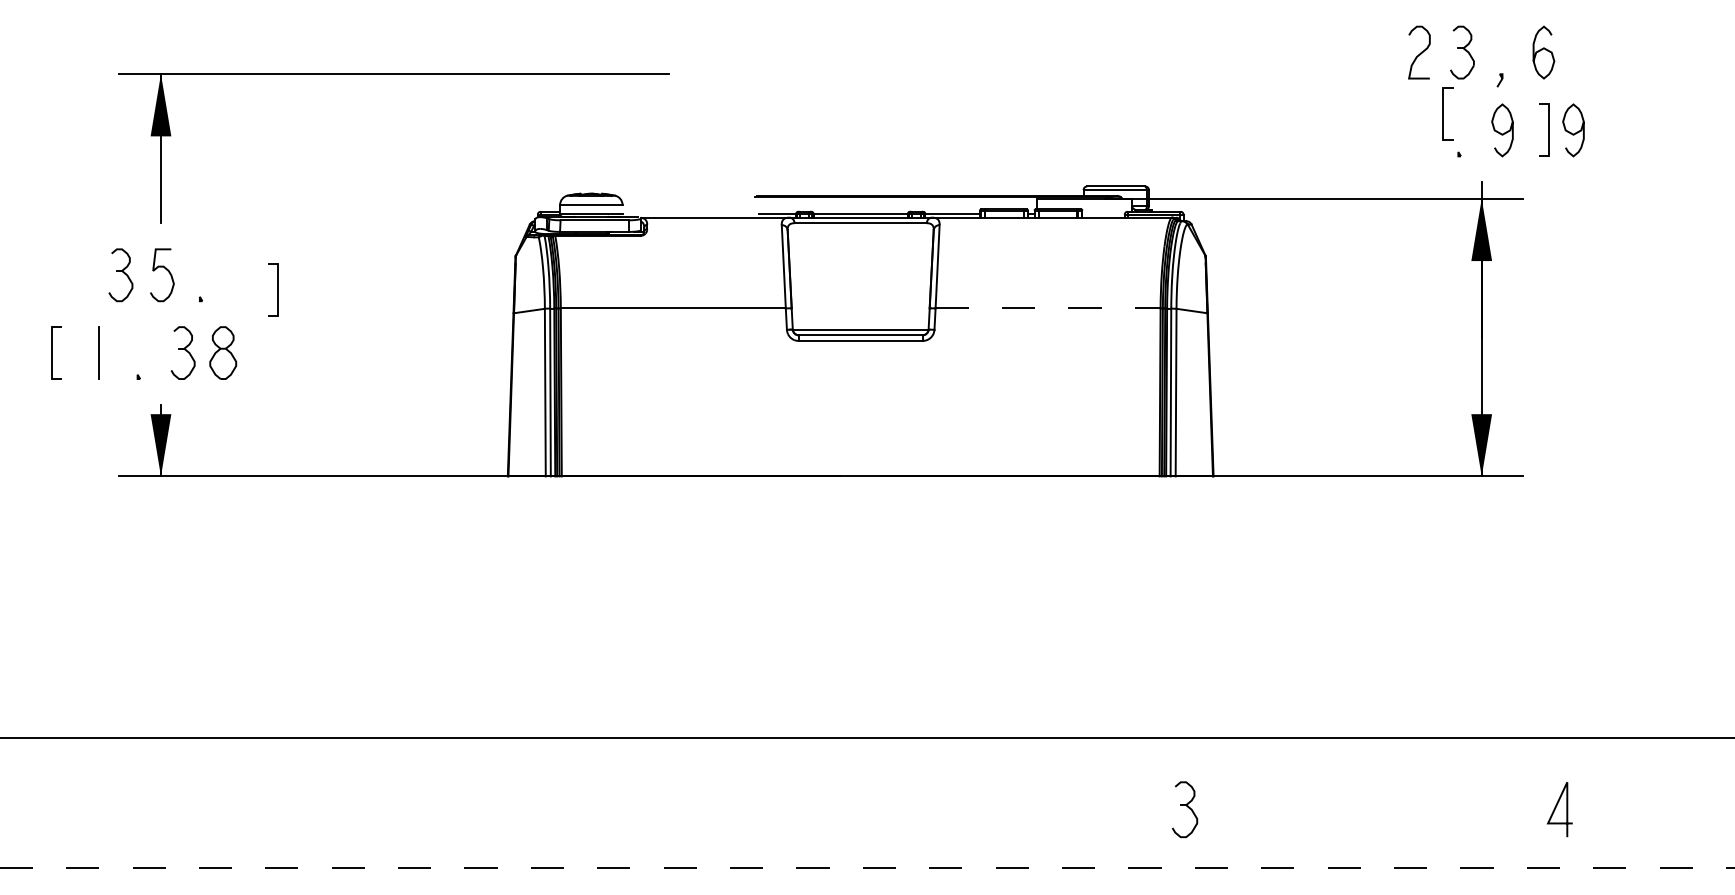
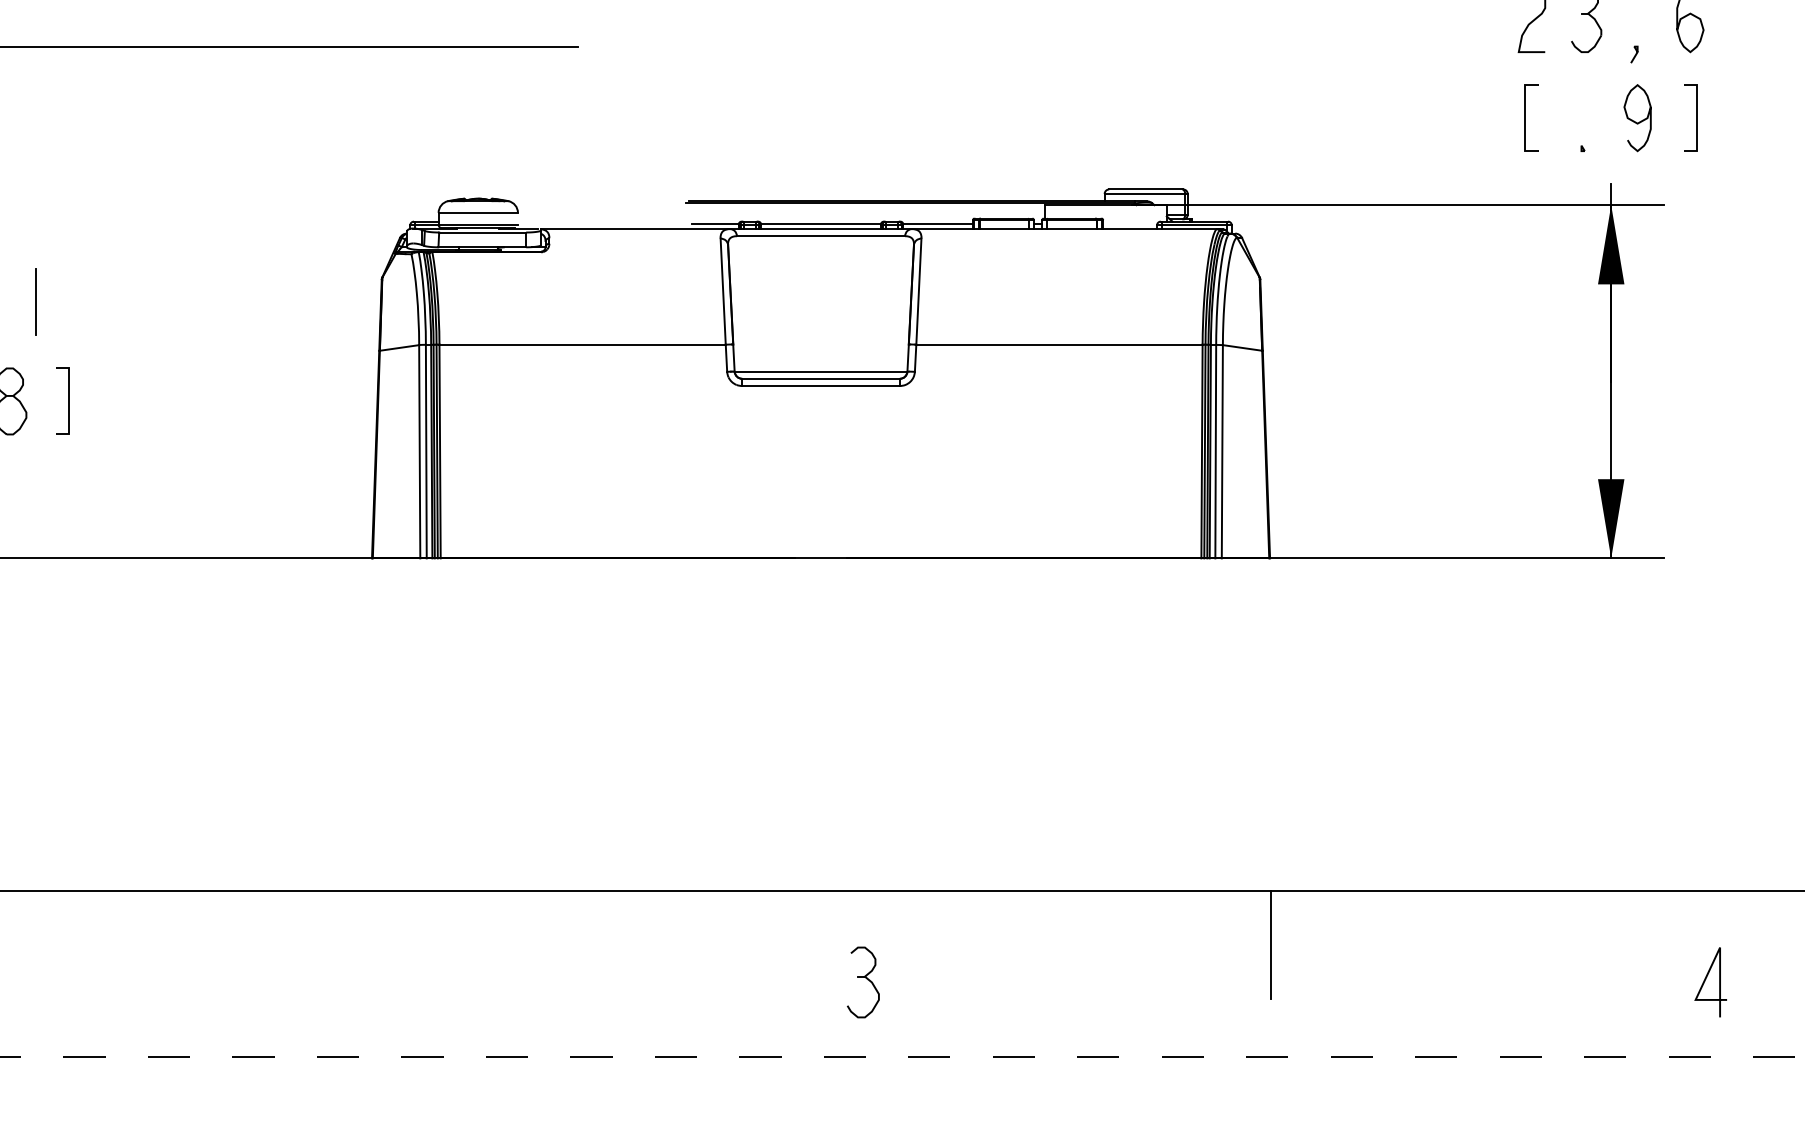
line: (1443, 113) -> (1525, 116), moved
curve: (1571, 132) -> (1725, 120), removed
line: (243, 275) -> (35, 302), added
line: (277, 289) -> (68, 400), moved
line: (1048, 308) -> (1059, 344), dashed -> solid
line: (1214, 779) -> (1271, 944), added
part: (1185, 809) -> (864, 982), moved

